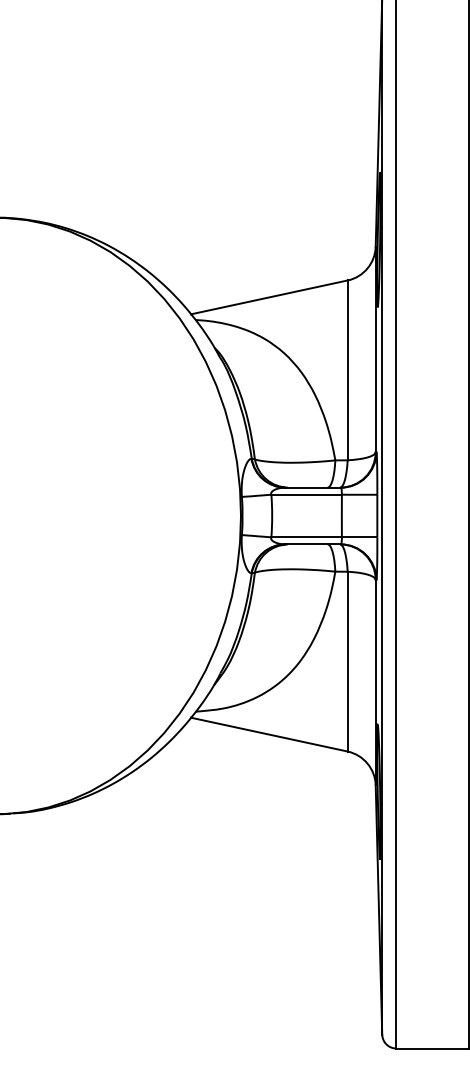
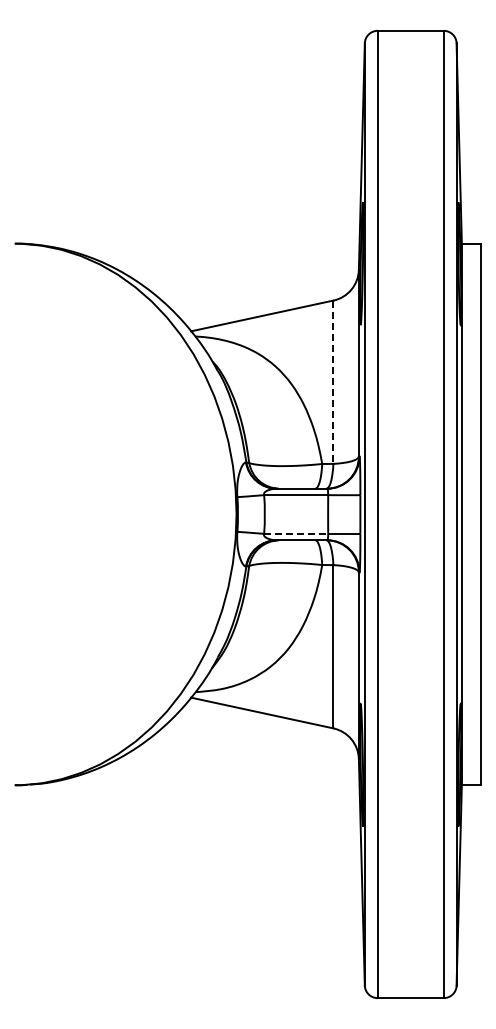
line: (347, 370) -> (333, 382), solid -> dashed
line: (307, 536) -> (296, 533), solid -> dashed

